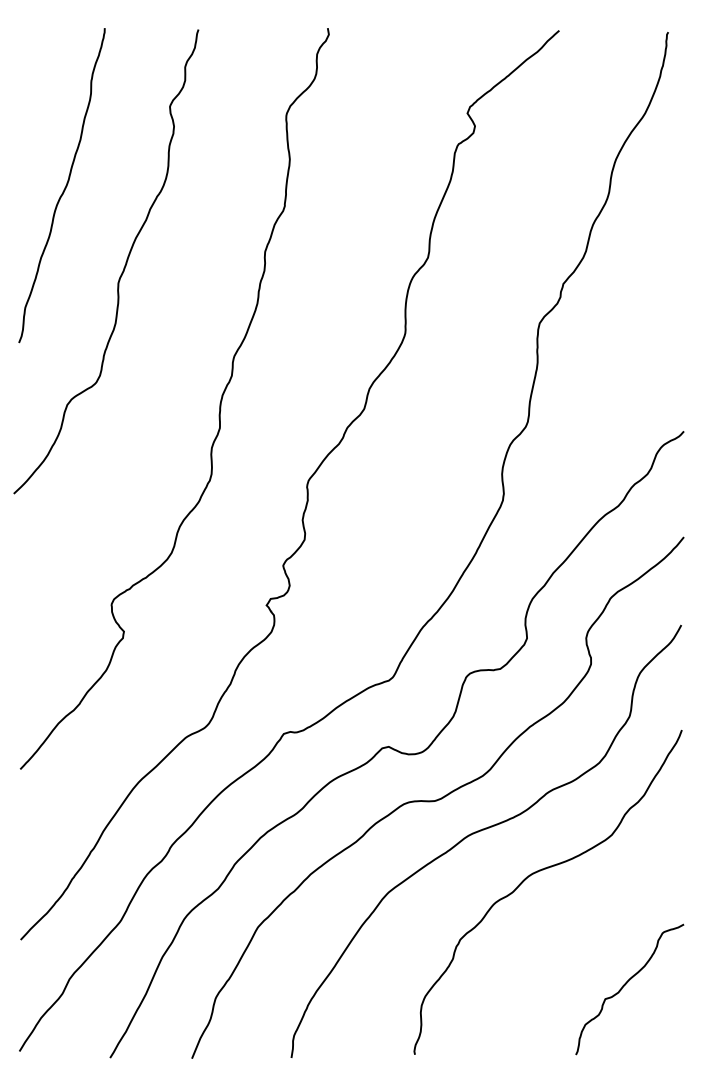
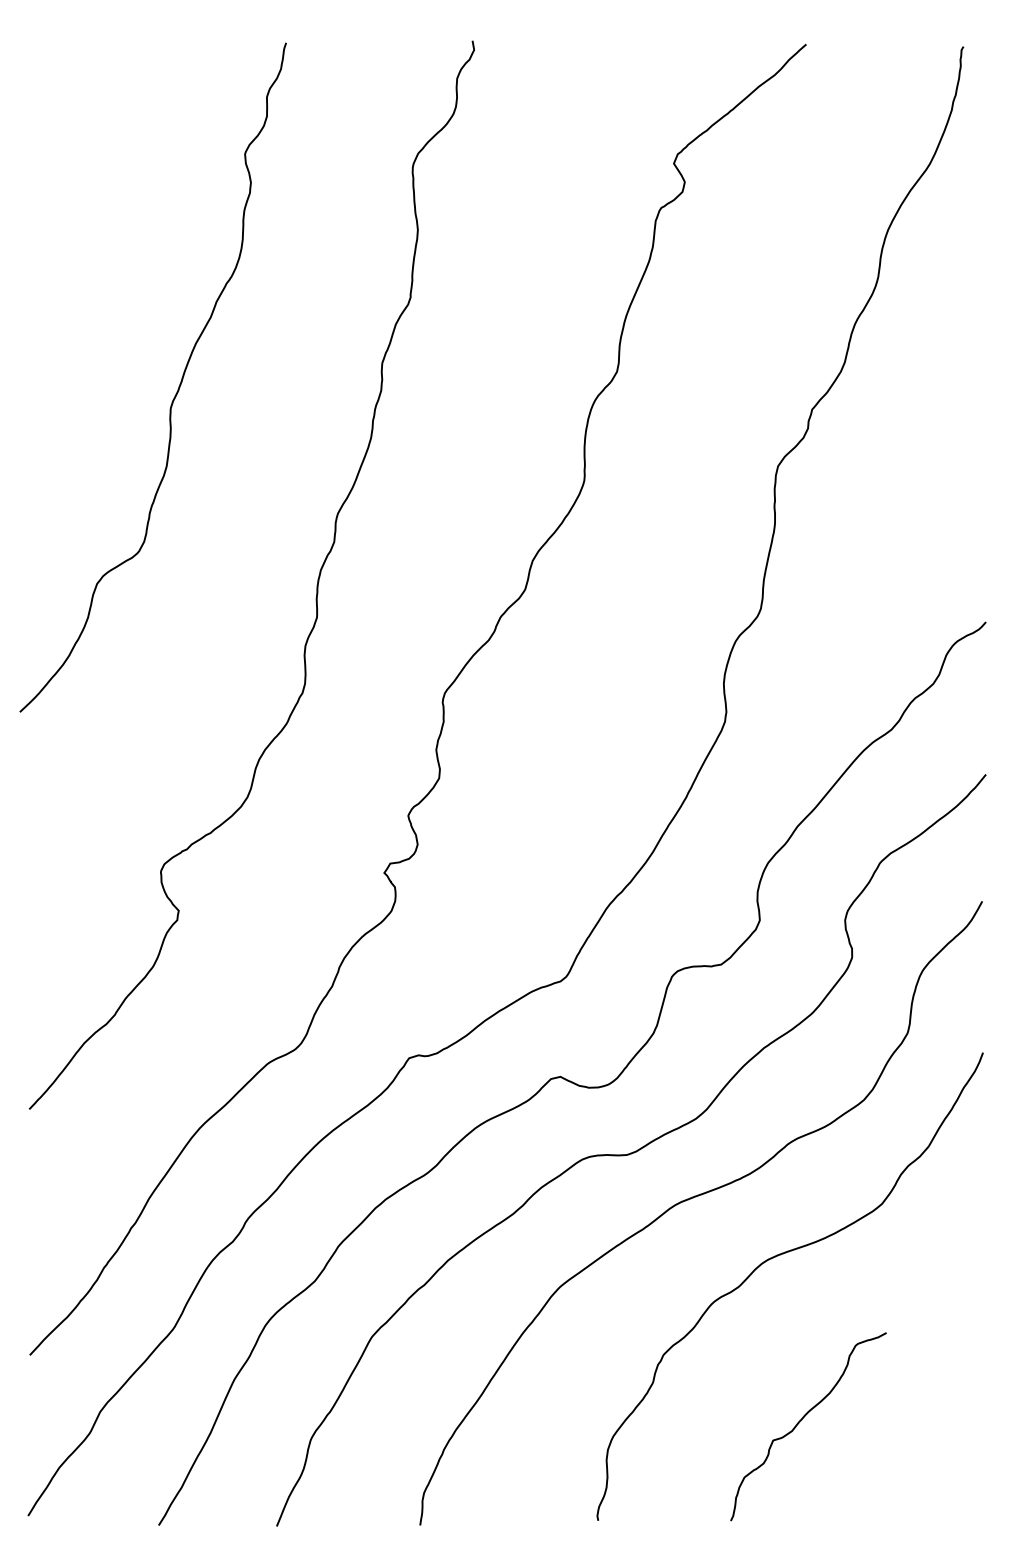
curve: (64, 187) -> (92, 270), removed
curve: (625, 985) -> (802, 1420), moved

